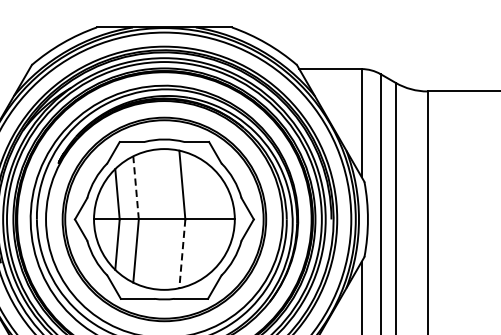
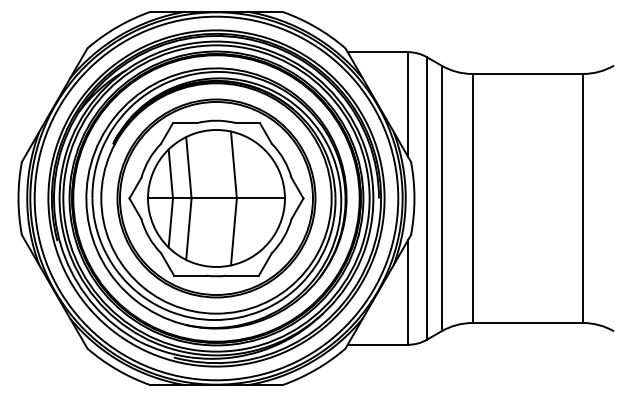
line: (135, 187) -> (188, 167), dashed -> solid
line: (181, 253) -> (233, 231), dashed -> solid

